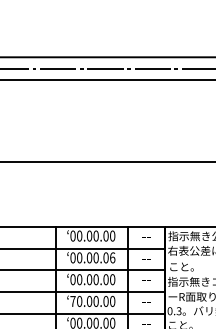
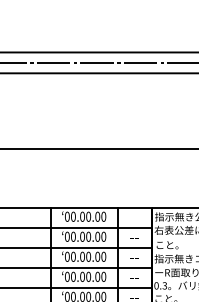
text: (112, 257) -> (103, 236), 00.00.06 -> 00.00.00
text: (72, 300) -> (66, 276), 70.00.00 -> 00.00.00

